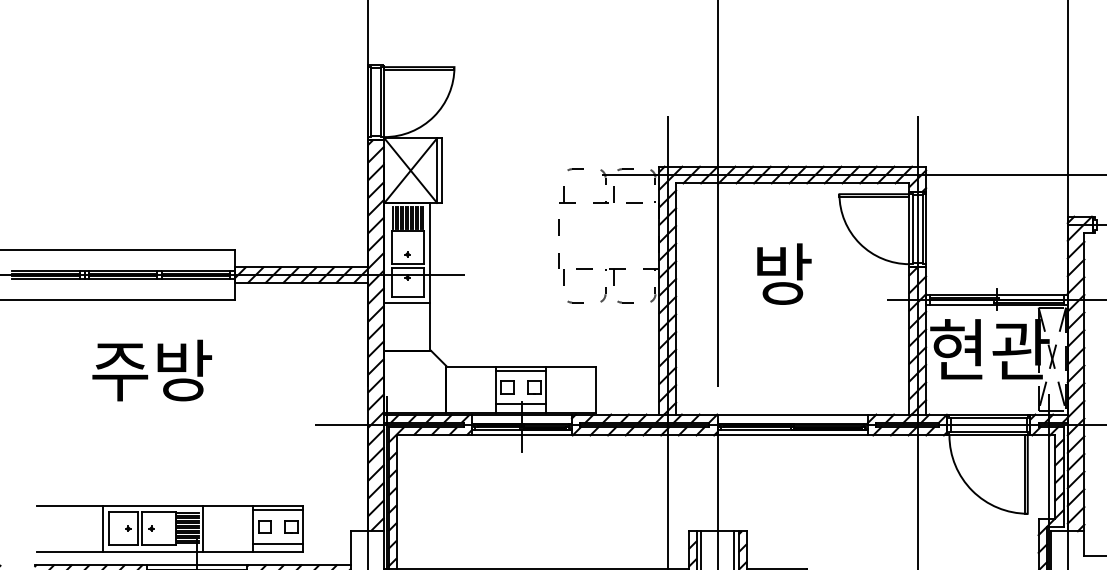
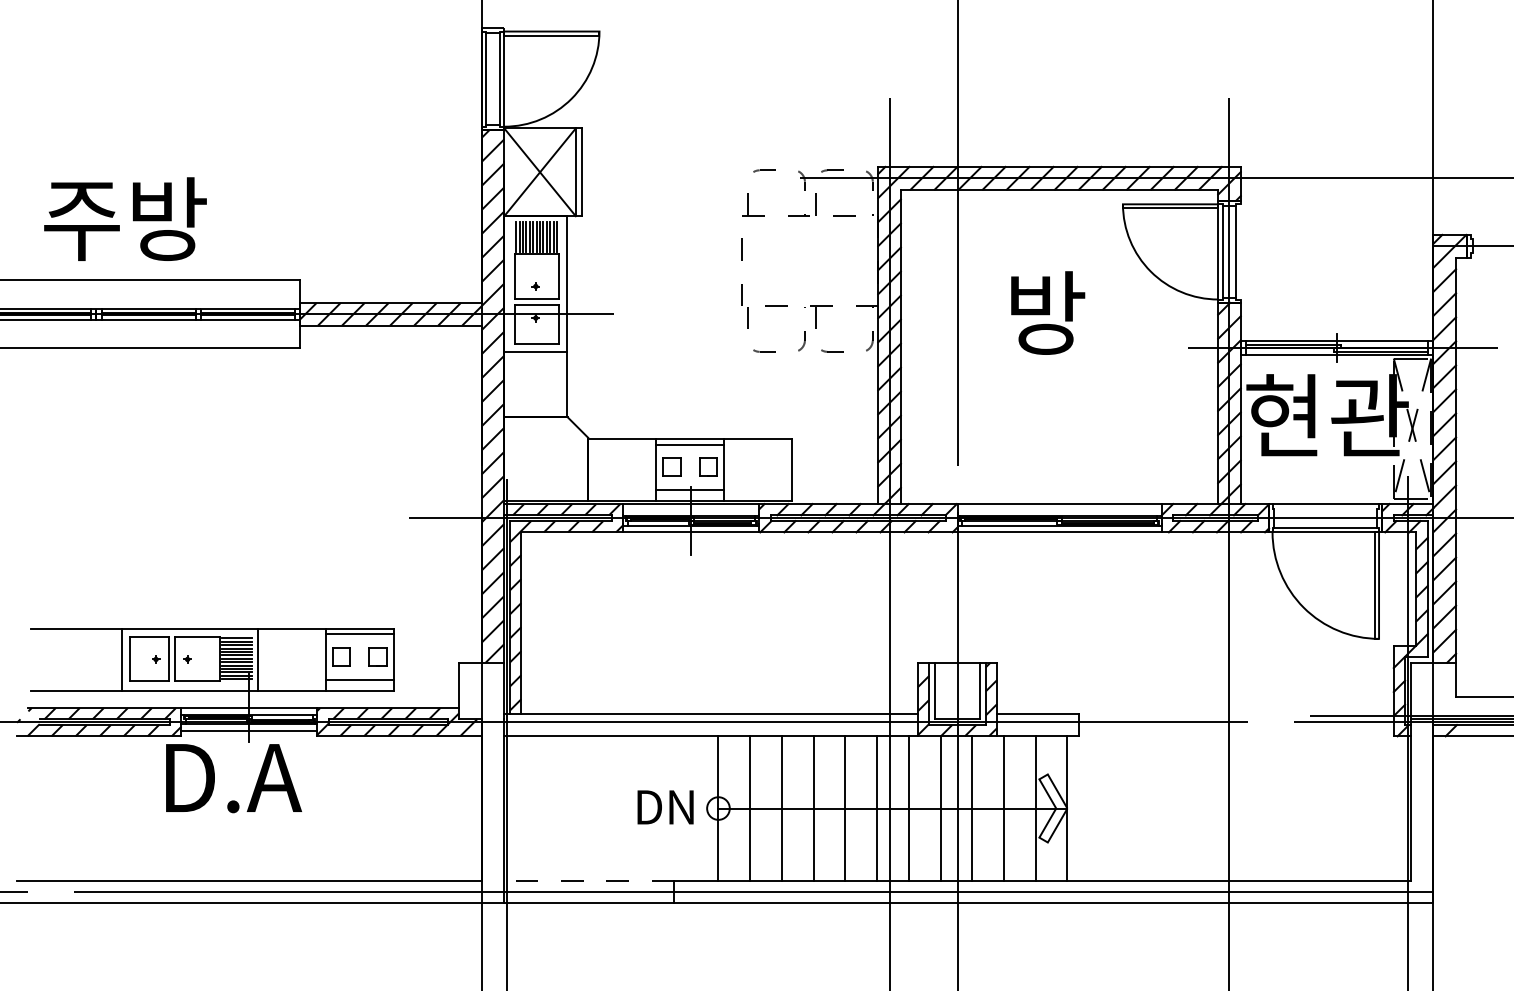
line: (925, 228) -> (1240, 251), removed
text: (152, 370) -> (125, 218), moved
line: (988, 417) -> (1325, 508), removed

